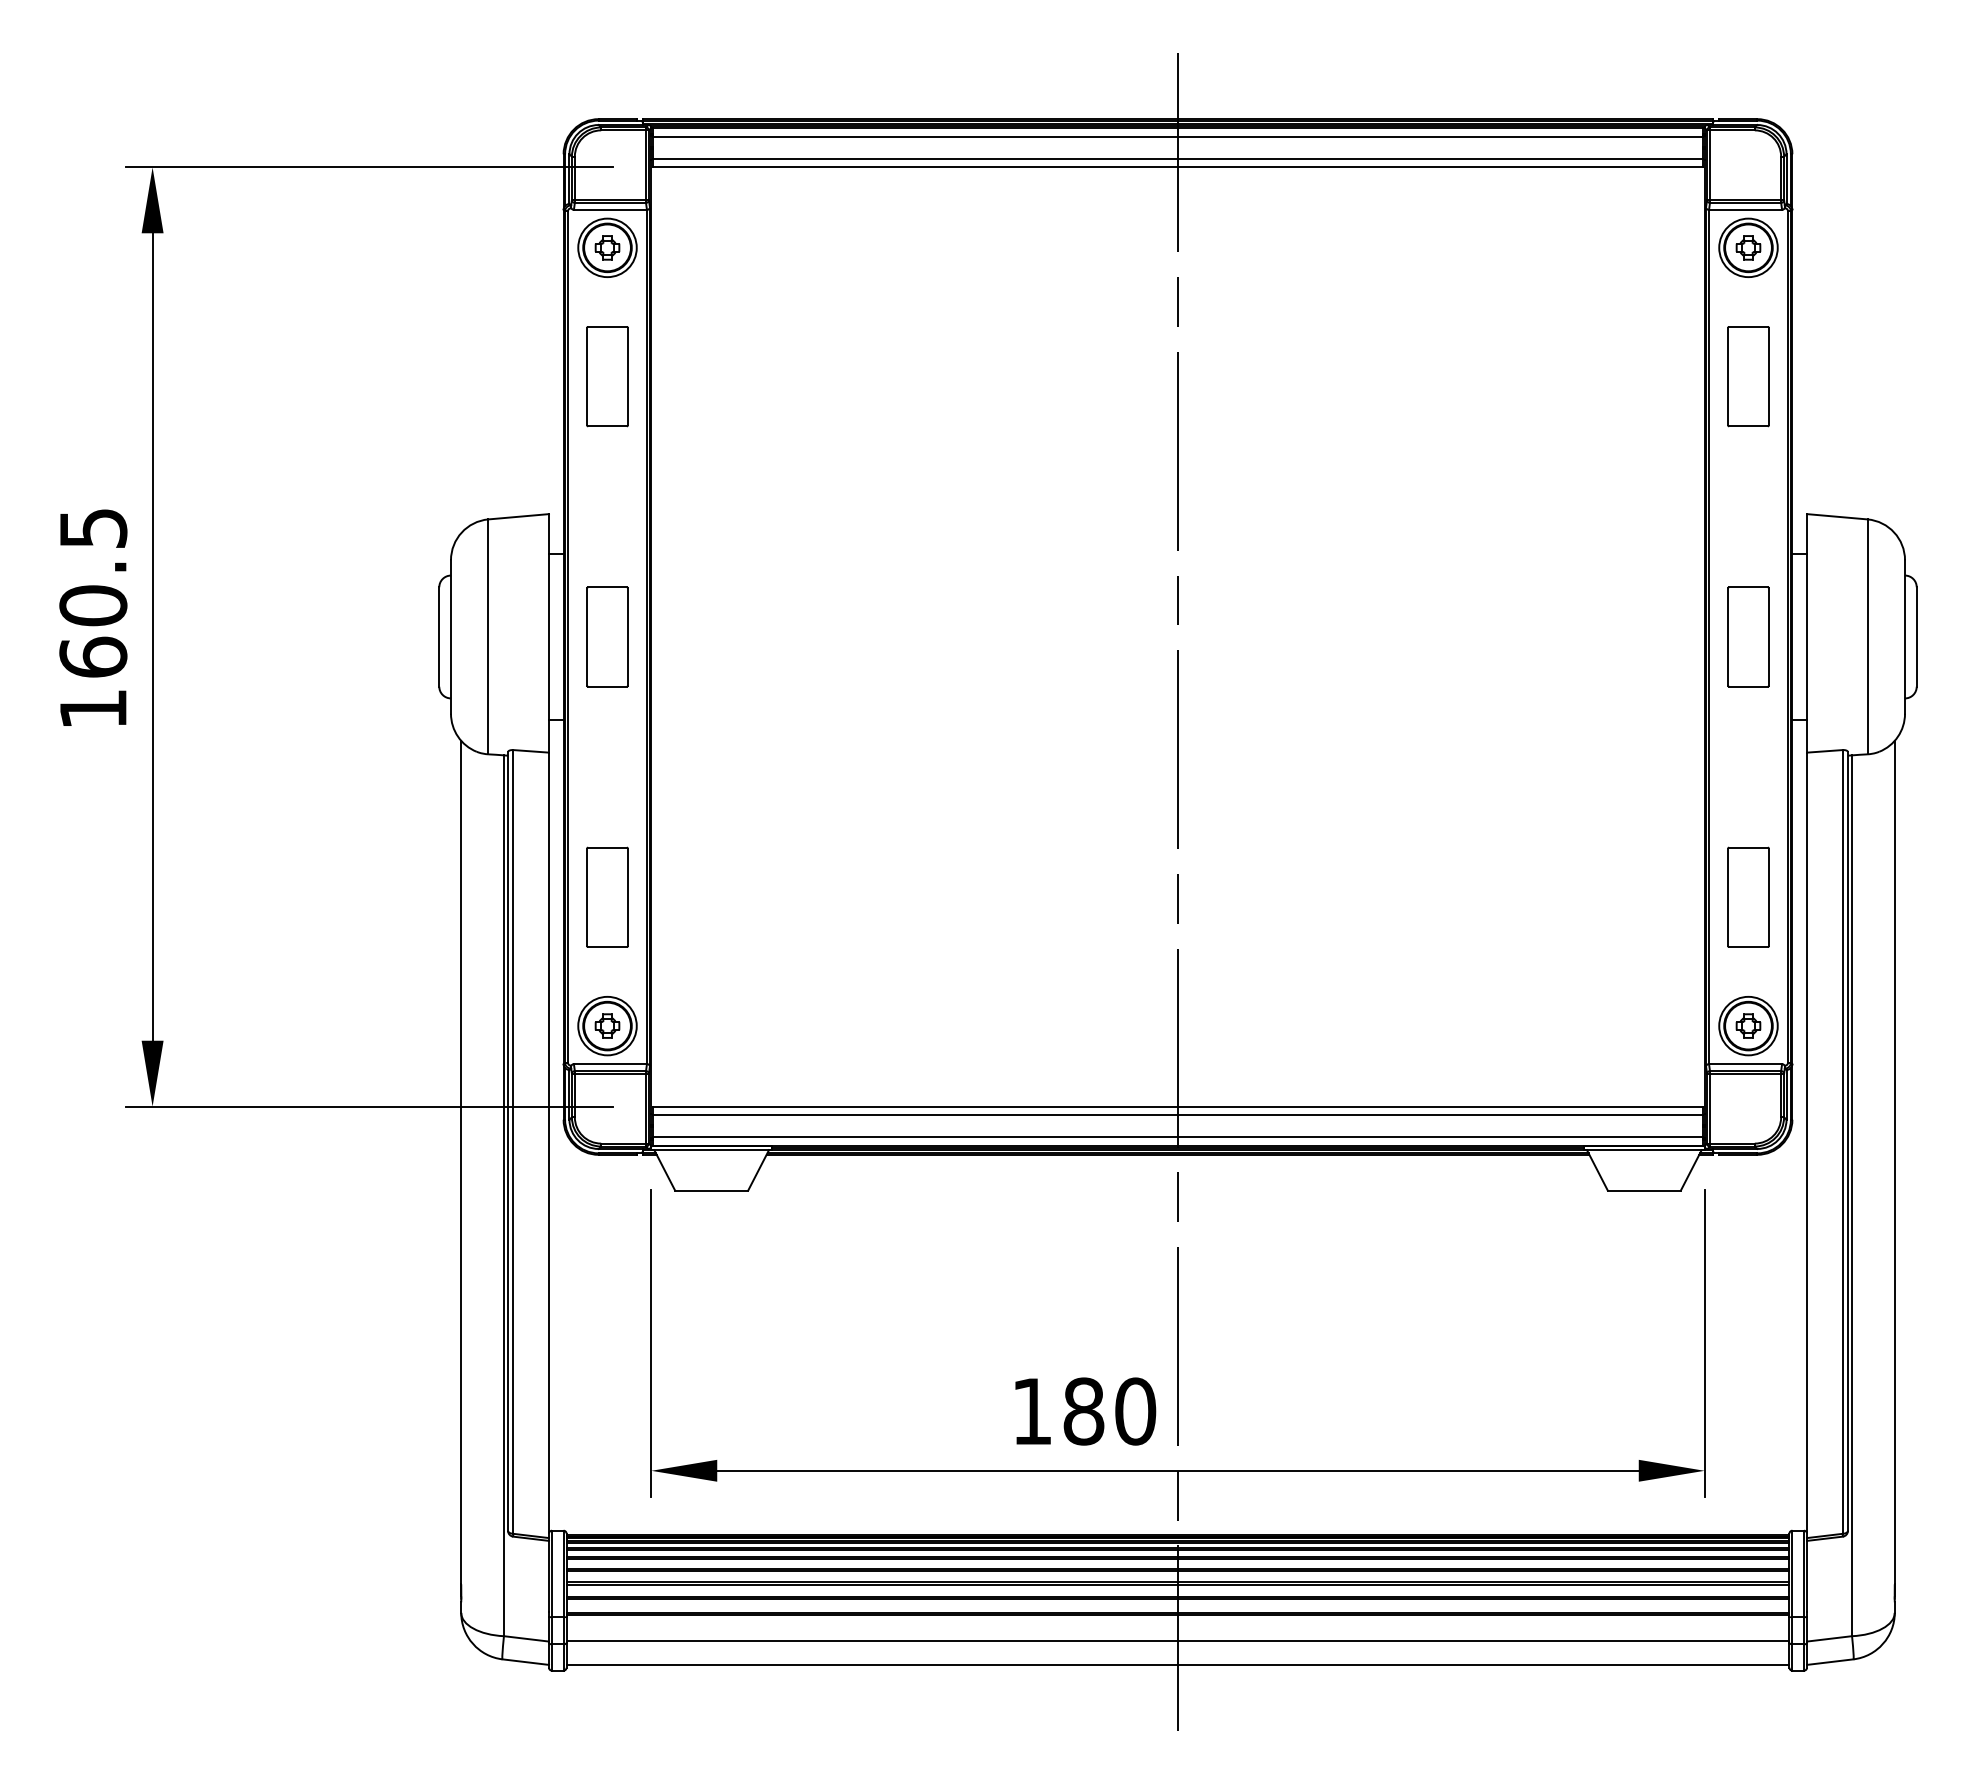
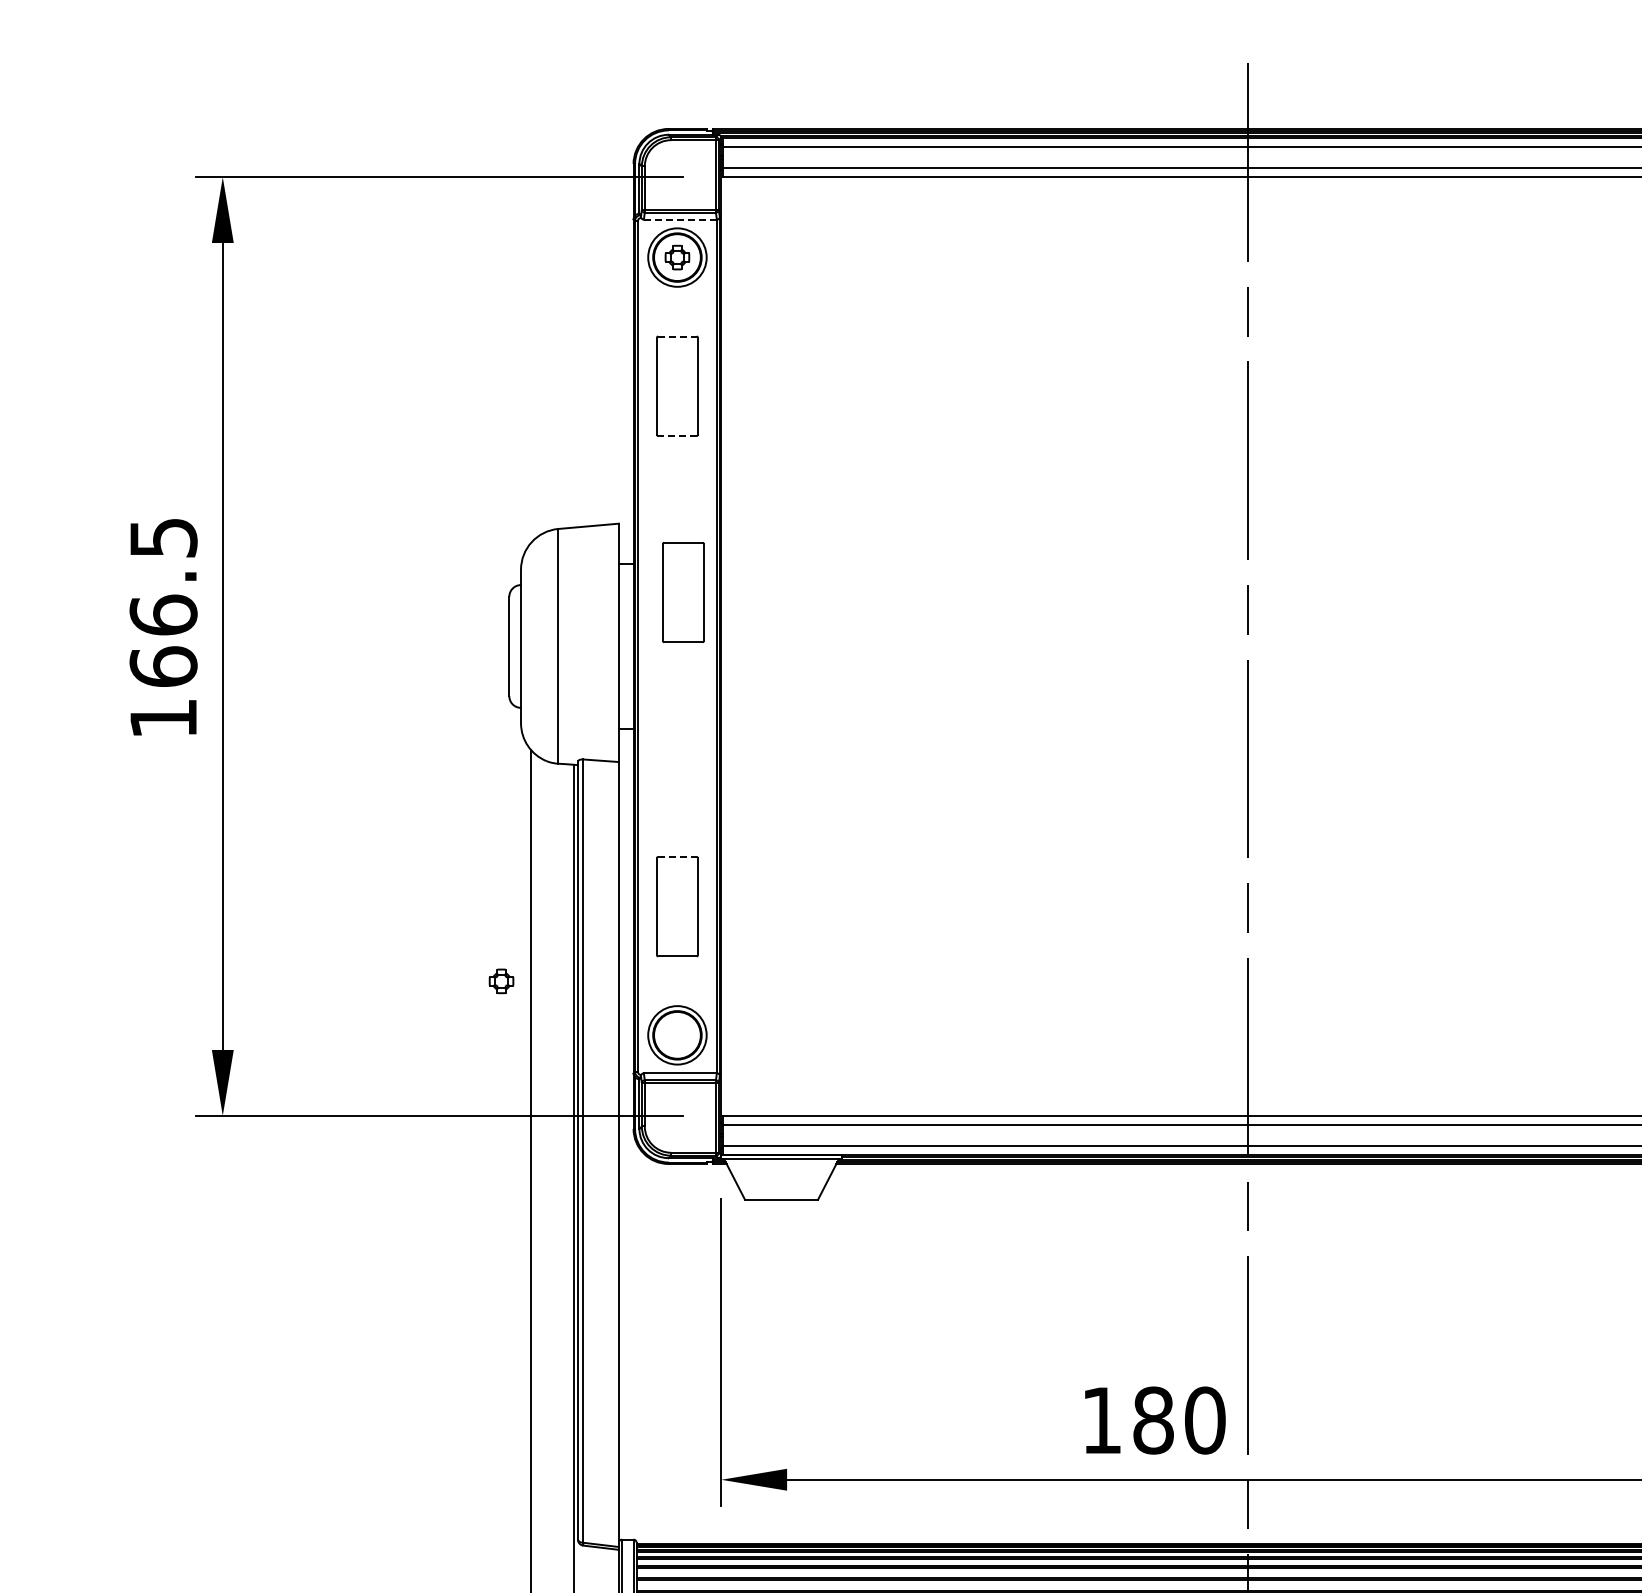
line: (610, 209) -> (680, 219), solid -> dashed
line: (608, 326) -> (678, 336), solid -> dashed
line: (607, 426) -> (677, 436), solid -> dashed
text: (93, 605) -> (163, 614), 160.5 -> 166.5
part: (607, 636) -> (683, 592), moved
line: (608, 847) -> (678, 856), solid -> dashed
part: (607, 1025) -> (501, 980), moved

